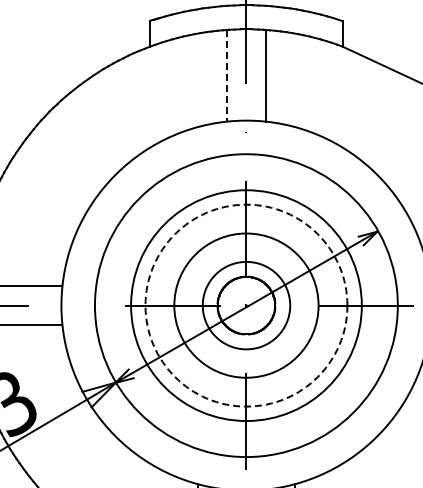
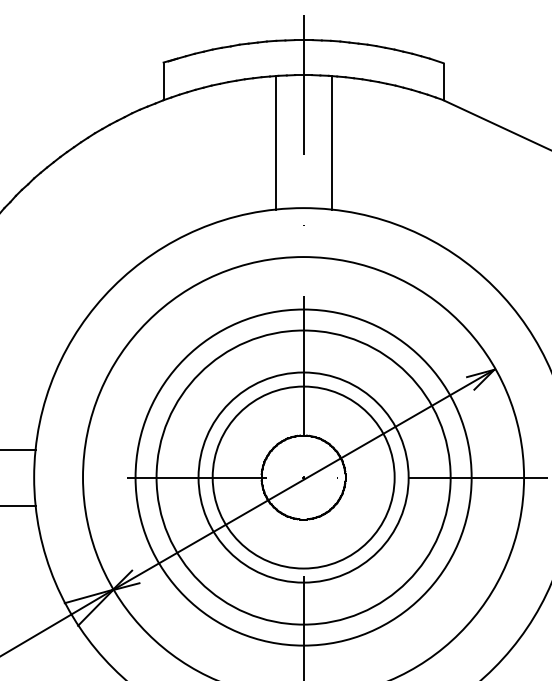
line: (227, 75) -> (276, 142), dashed -> solid
circle: (246, 305) -> (303, 477), dashed -> solid
circle: (246, 305) -> (303, 477), size x1.43

